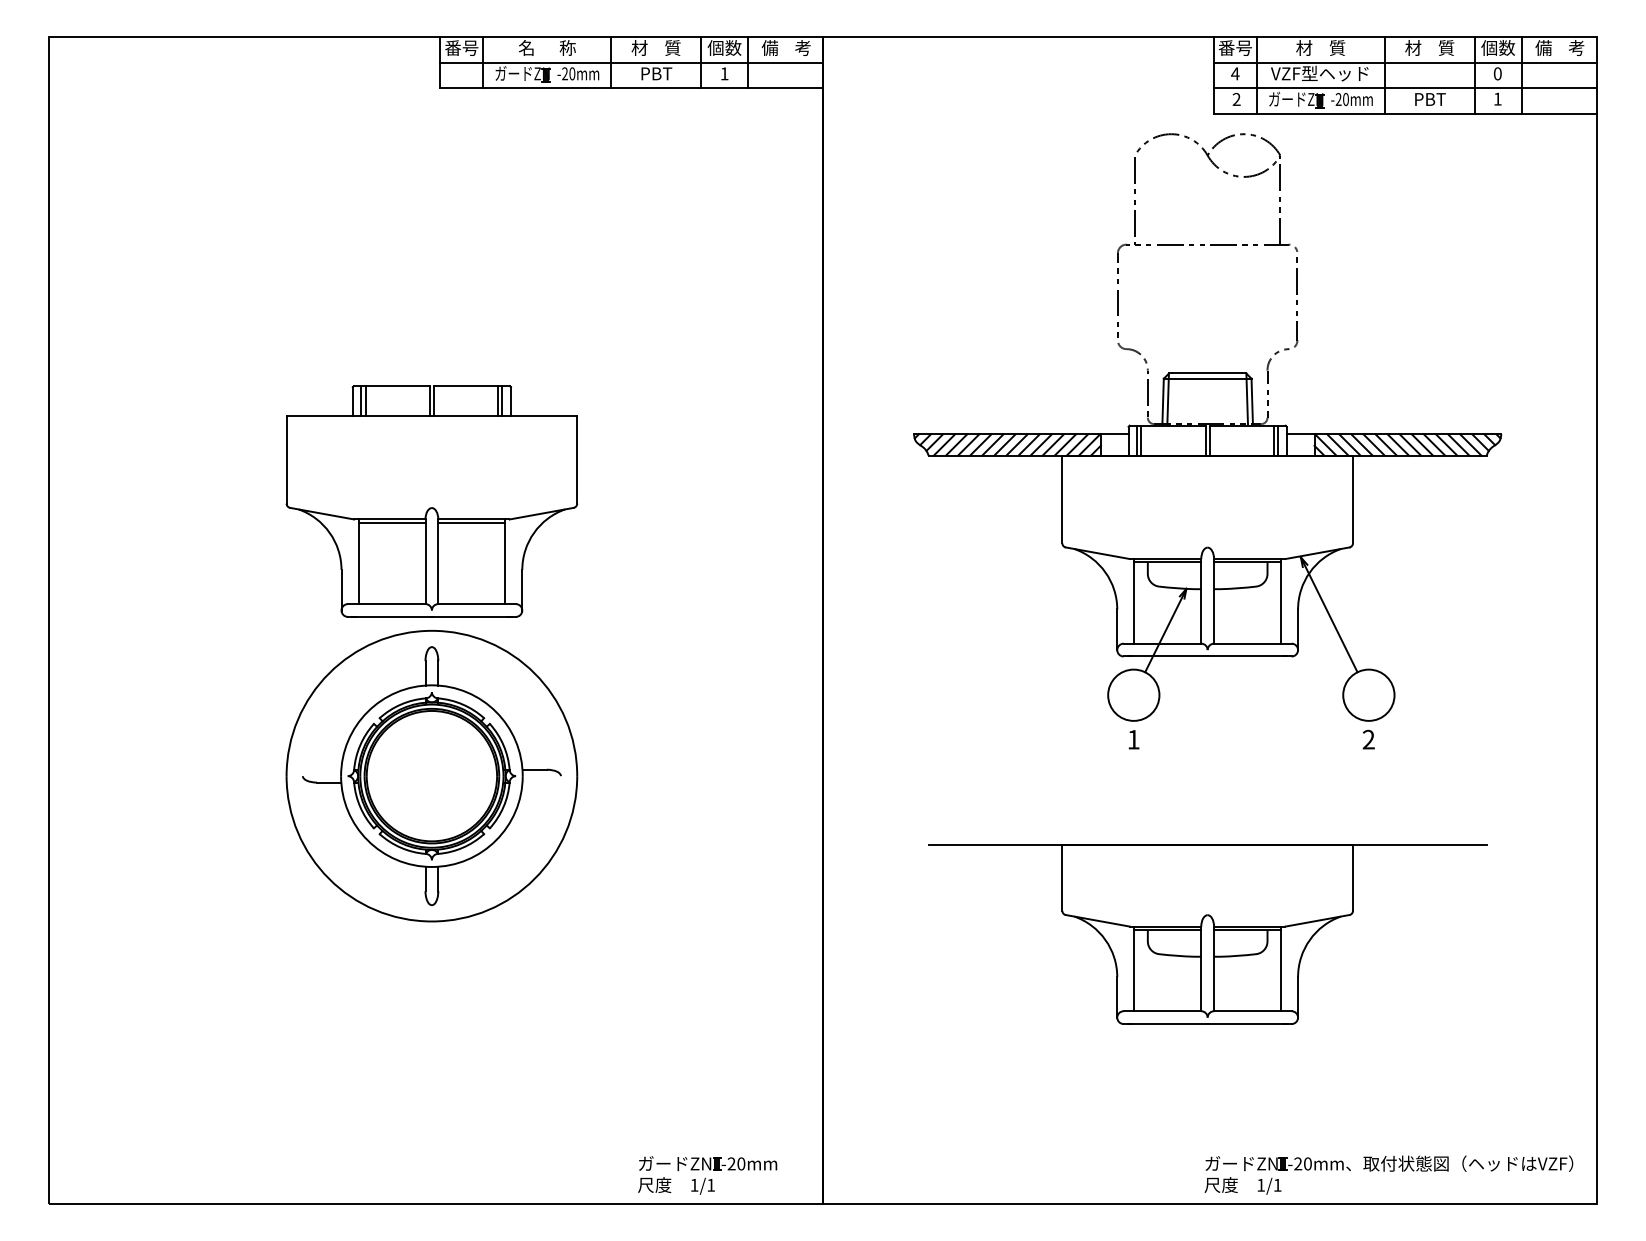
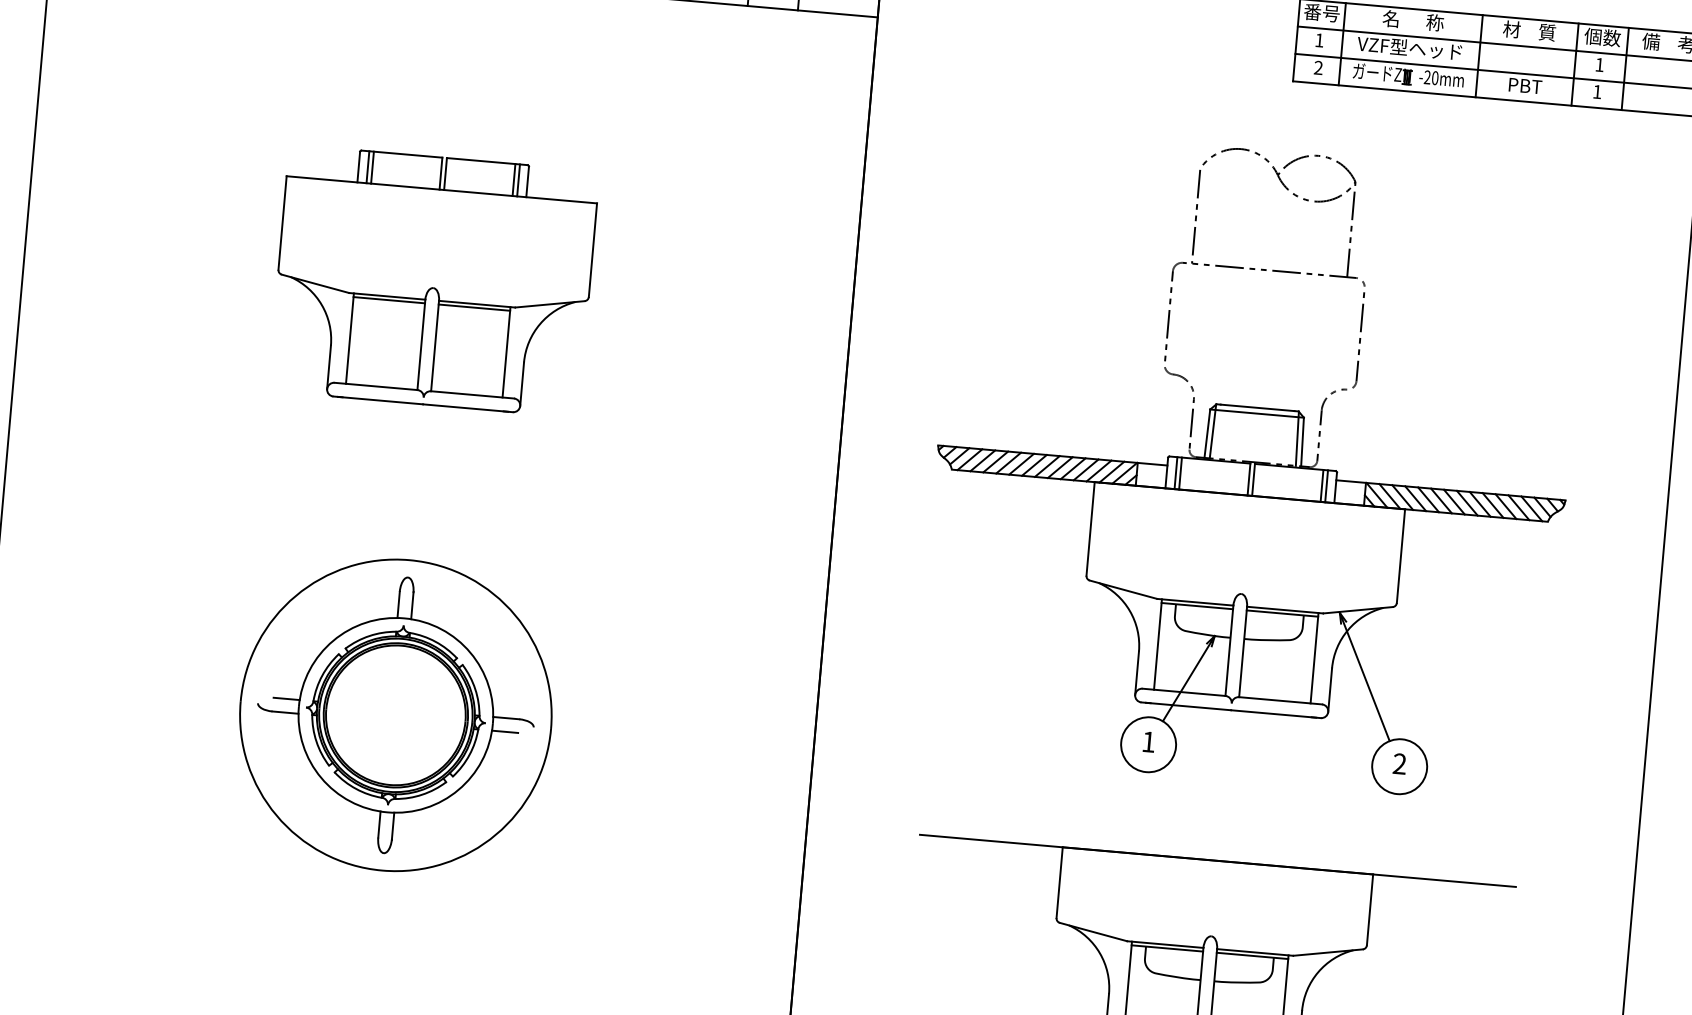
text: (1320, 47) -> (1412, 20), 材    質 -> 名      称
text: (1235, 73) -> (1319, 40), 4 -> 1
text: (1497, 73) -> (1599, 64), 0 -> 1
part: (1207, 427) -> (1252, 465), moved
part: (431, 501) -> (433, 281), moved
line: (328, 769) -> (286, 698), added
line: (534, 782) -> (504, 731), added

